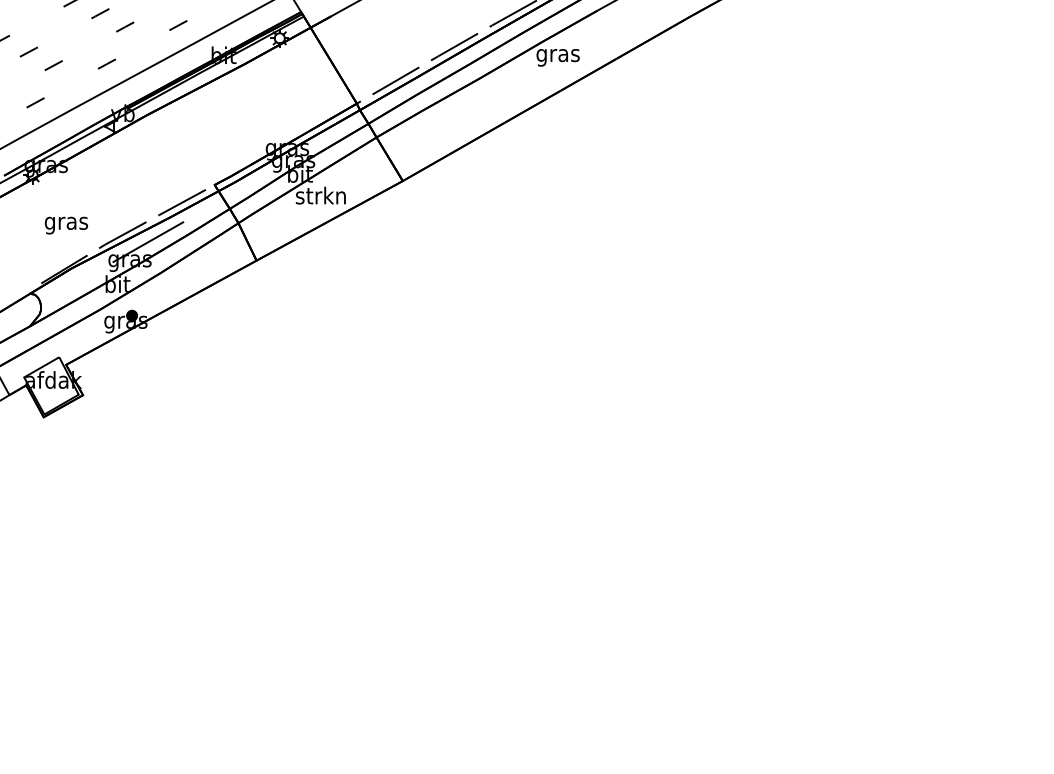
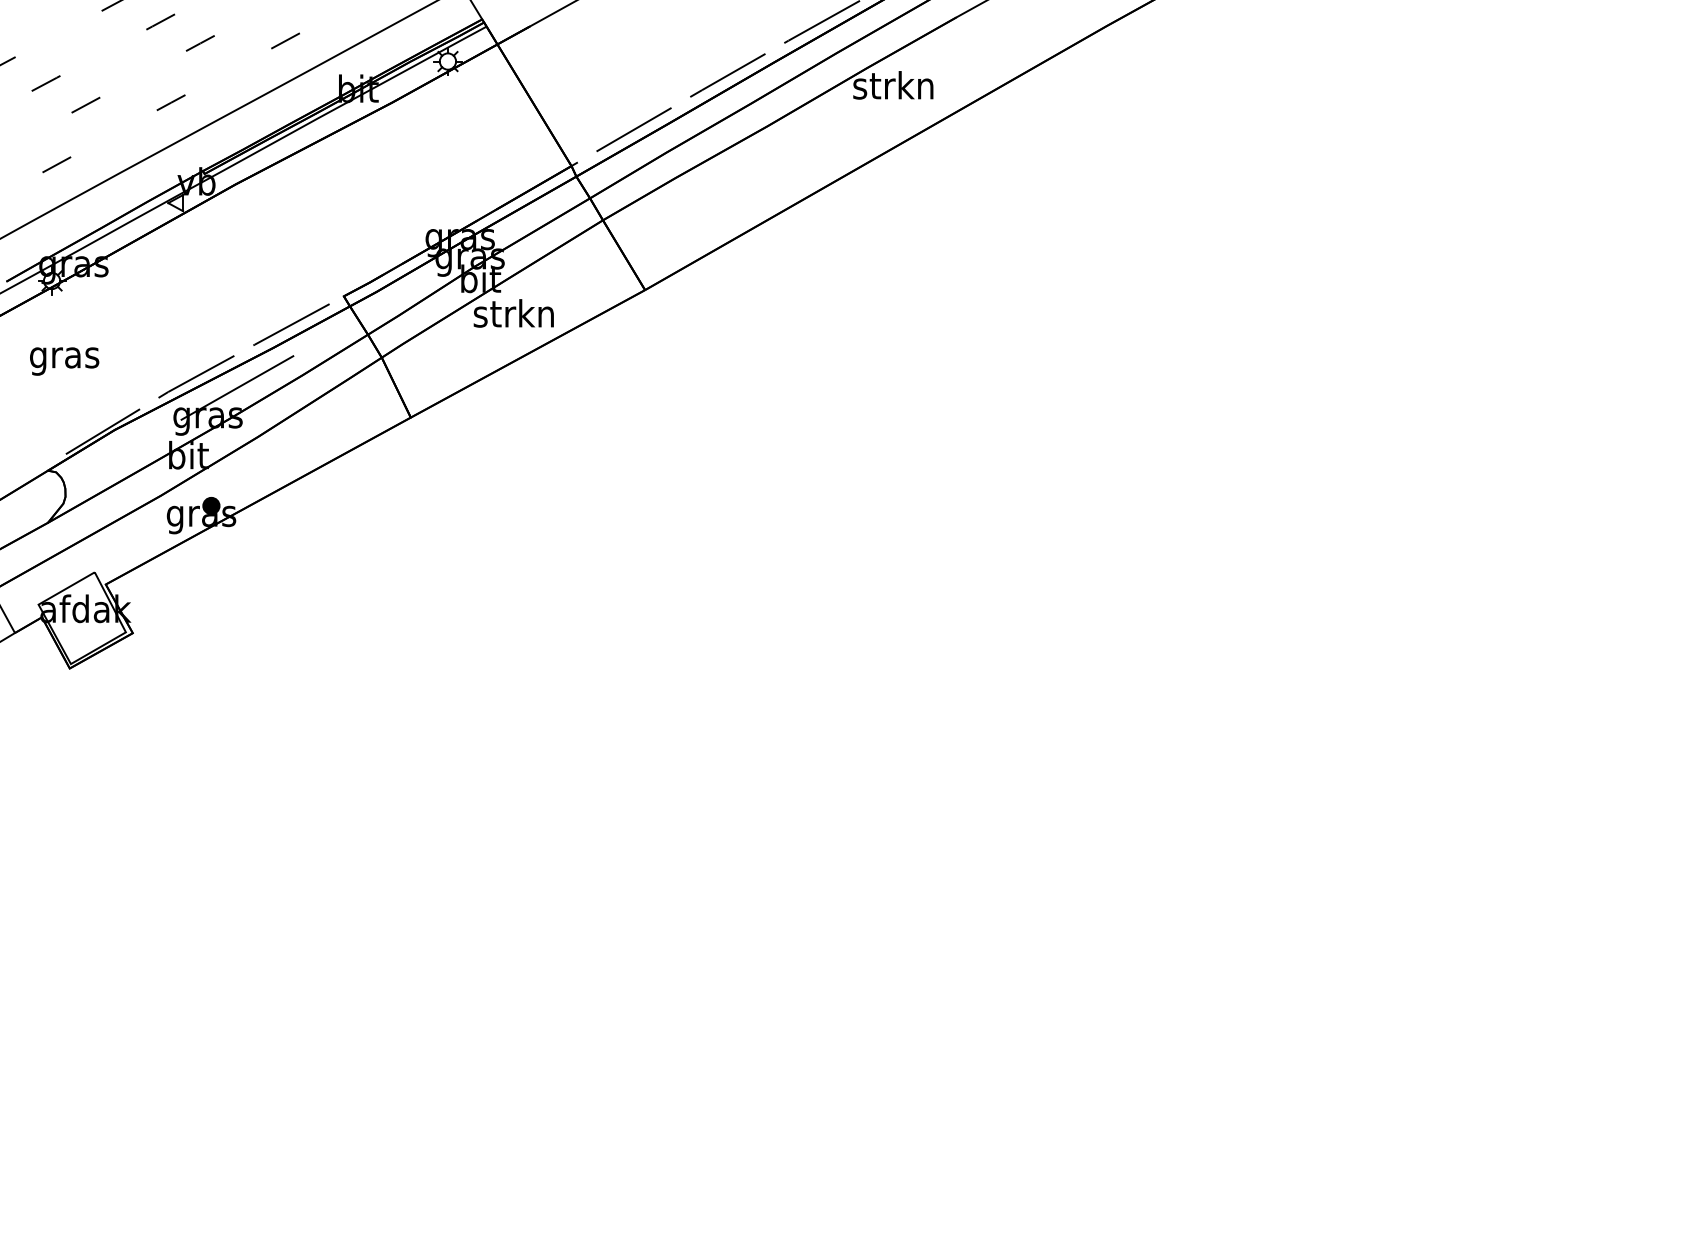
text: (557, 55) -> (892, 88), gras -> strkn
text: (65, 225) -> (63, 361), moved

